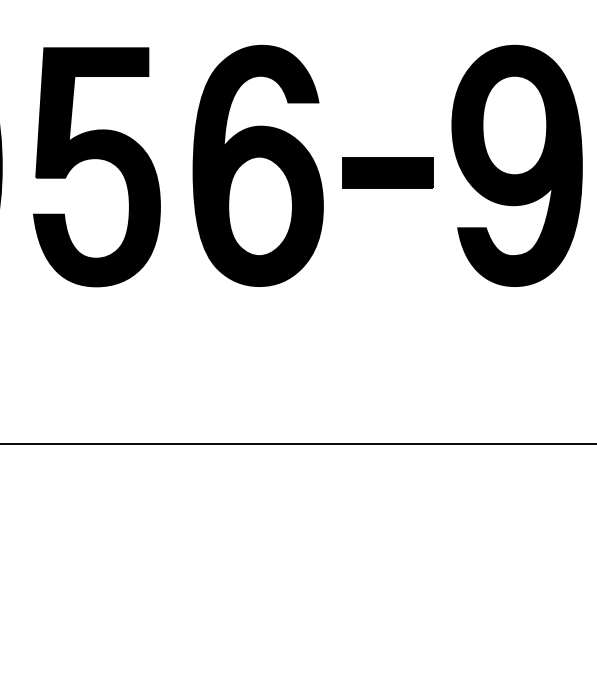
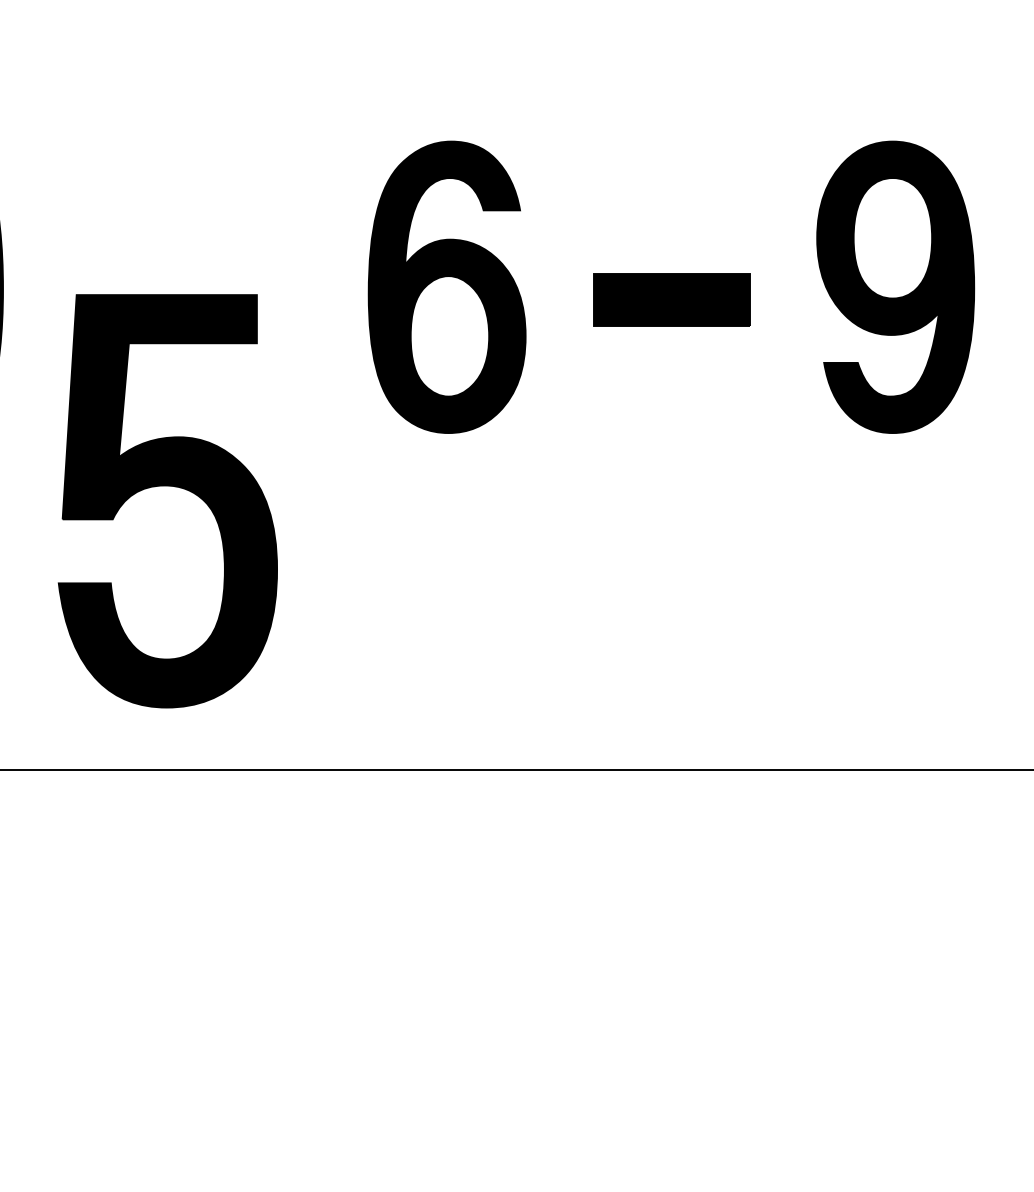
part: (96, 159) -> (167, 487), moved
part: (257, 165) -> (445, 286), size x0.7
part: (516, 165) -> (894, 286), size x0.7

